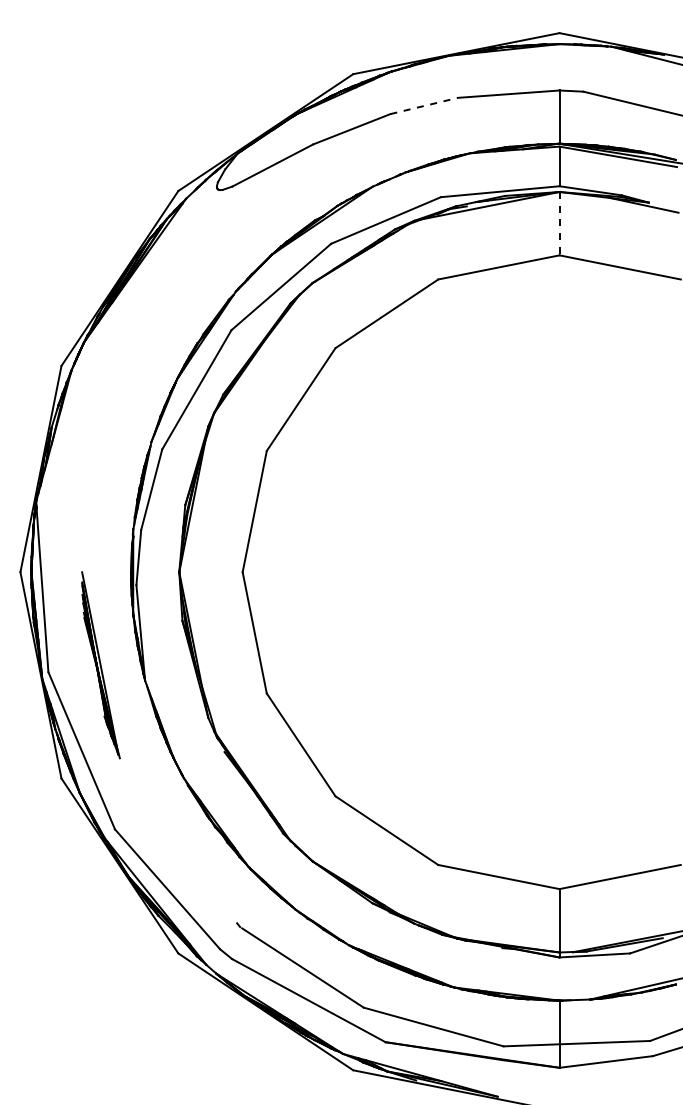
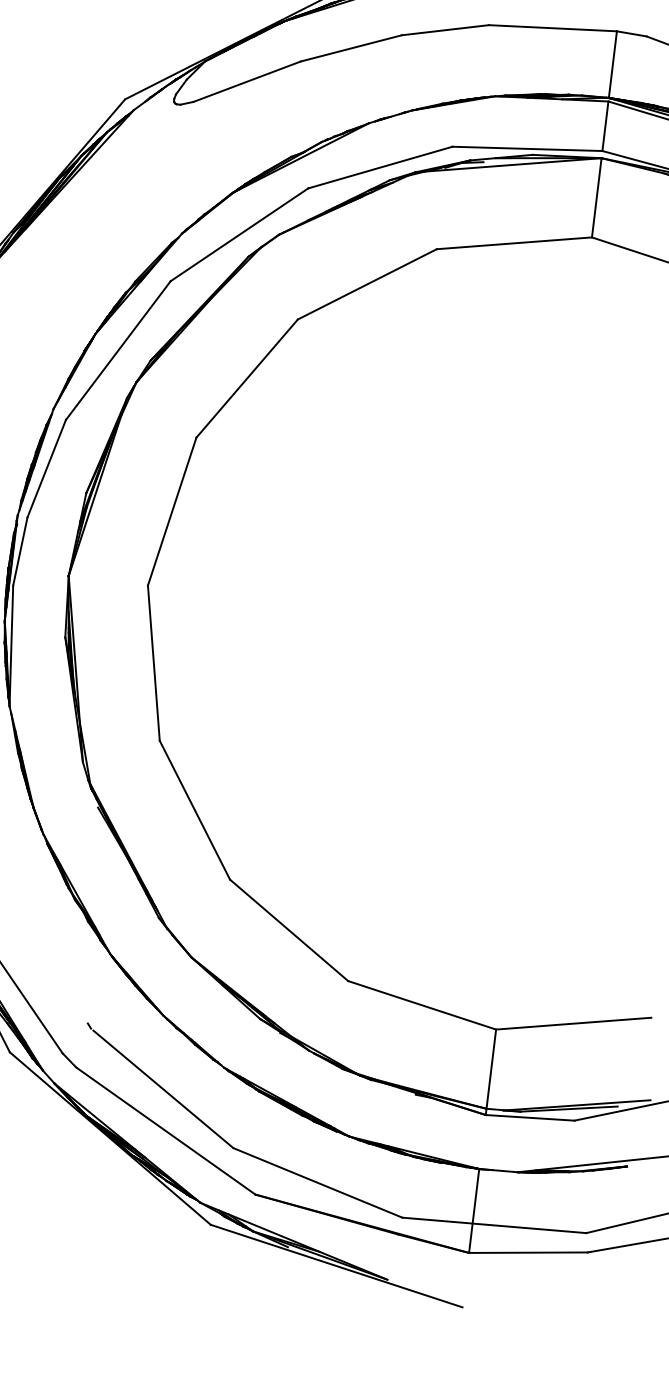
line: (424, 105) -> (445, 29), dashed -> solid
line: (559, 223) -> (596, 197), dashed -> solid

